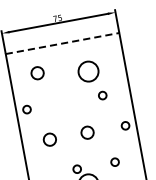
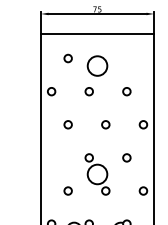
line: (63, 43) -> (98, 34), dashed -> solid
circle: (88, 71) -> (97, 65), moved
circle: (36, 73) -> (67, 58), size x0.62
circle: (64, 102) -> (88, 91), added
circle: (87, 132) -> (105, 124), size x0.62
circle: (49, 139) -> (67, 124), size x0.62

